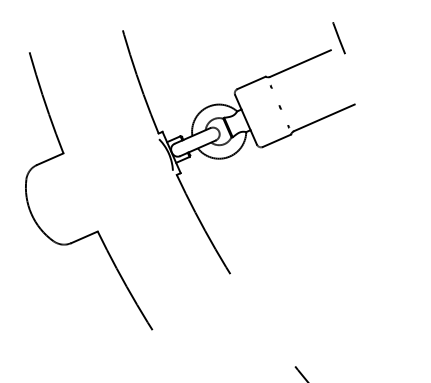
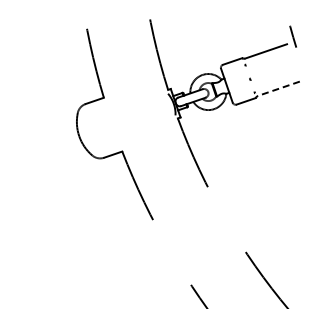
line: (323, 117) -> (278, 88), solid -> dashed

